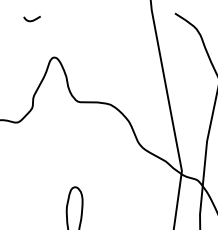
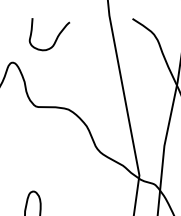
curve: (98, 31) -> (56, 36), added

